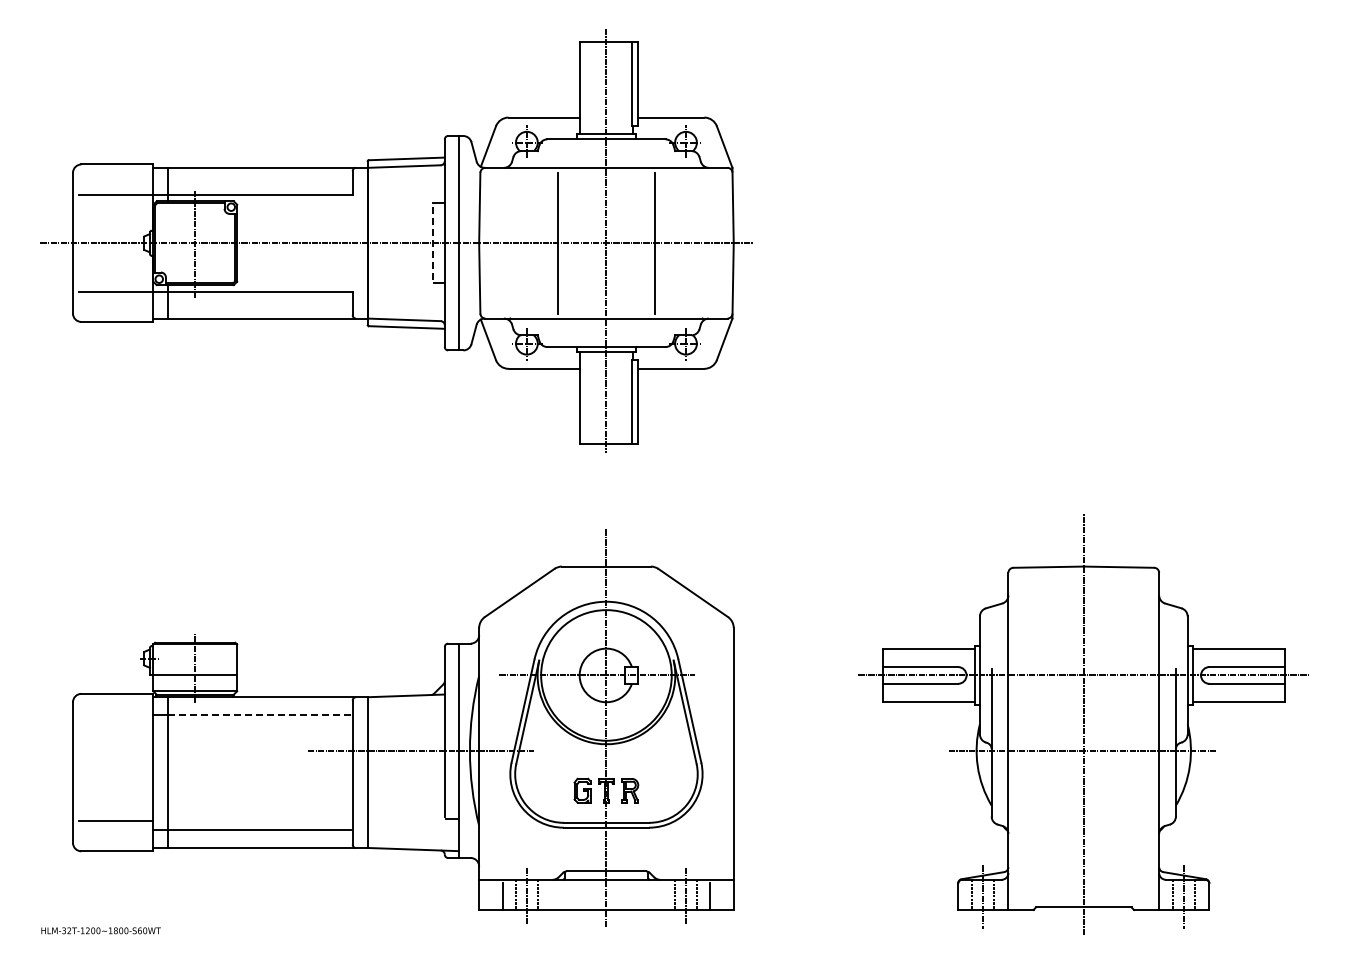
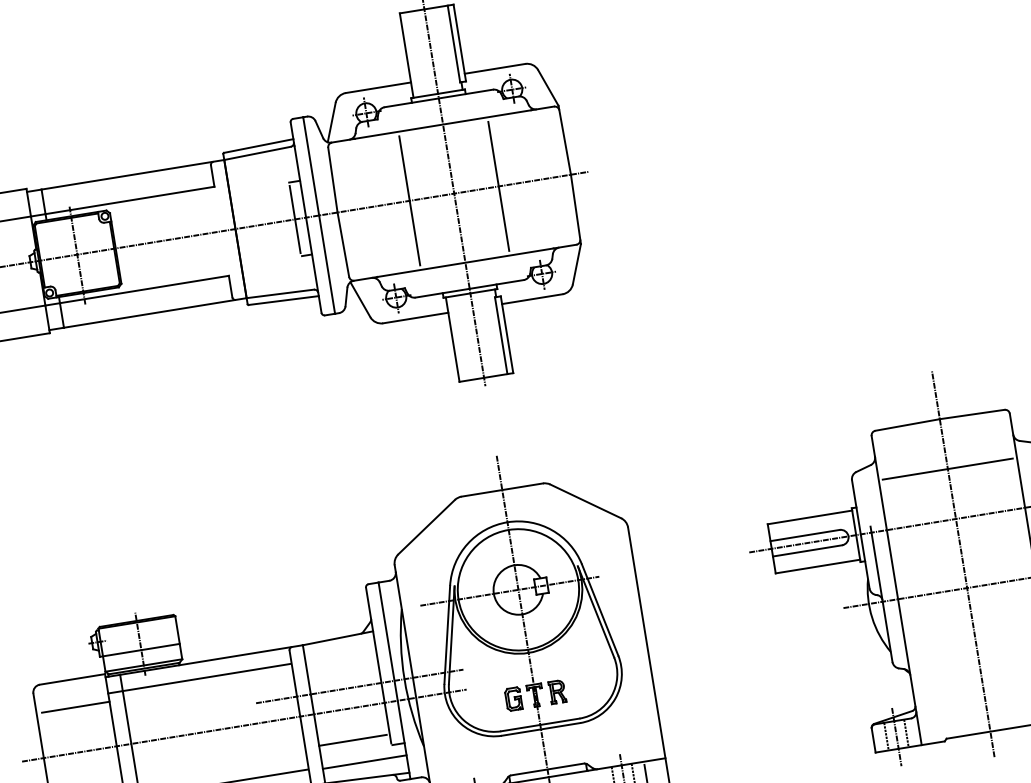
line: (432, 243) -> (294, 219), dashed -> solid
line: (1083, 621) -> (947, 469), added
line: (260, 714) -> (207, 677), dashed -> solid
line: (115, 724) -> (75, 707), added
line: (291, 772) -> (244, 725), added
line: (404, 806) -> (352, 739), added
line: (413, 832) -> (364, 762), added

